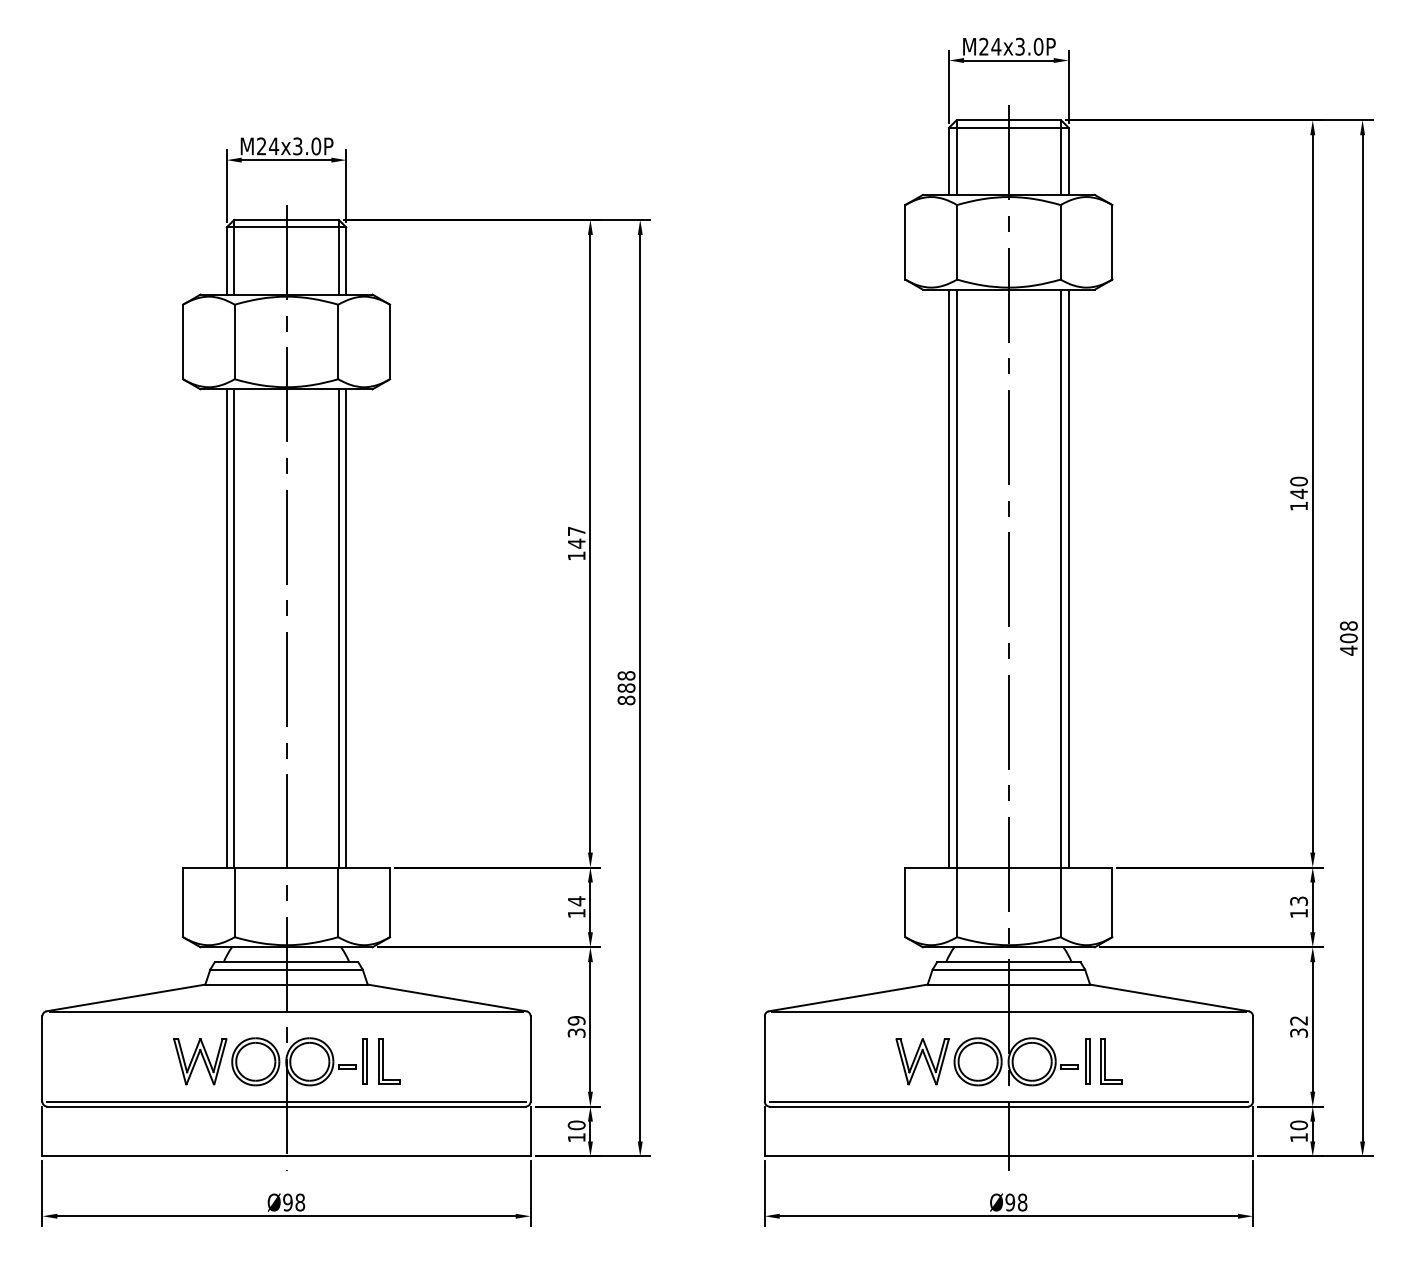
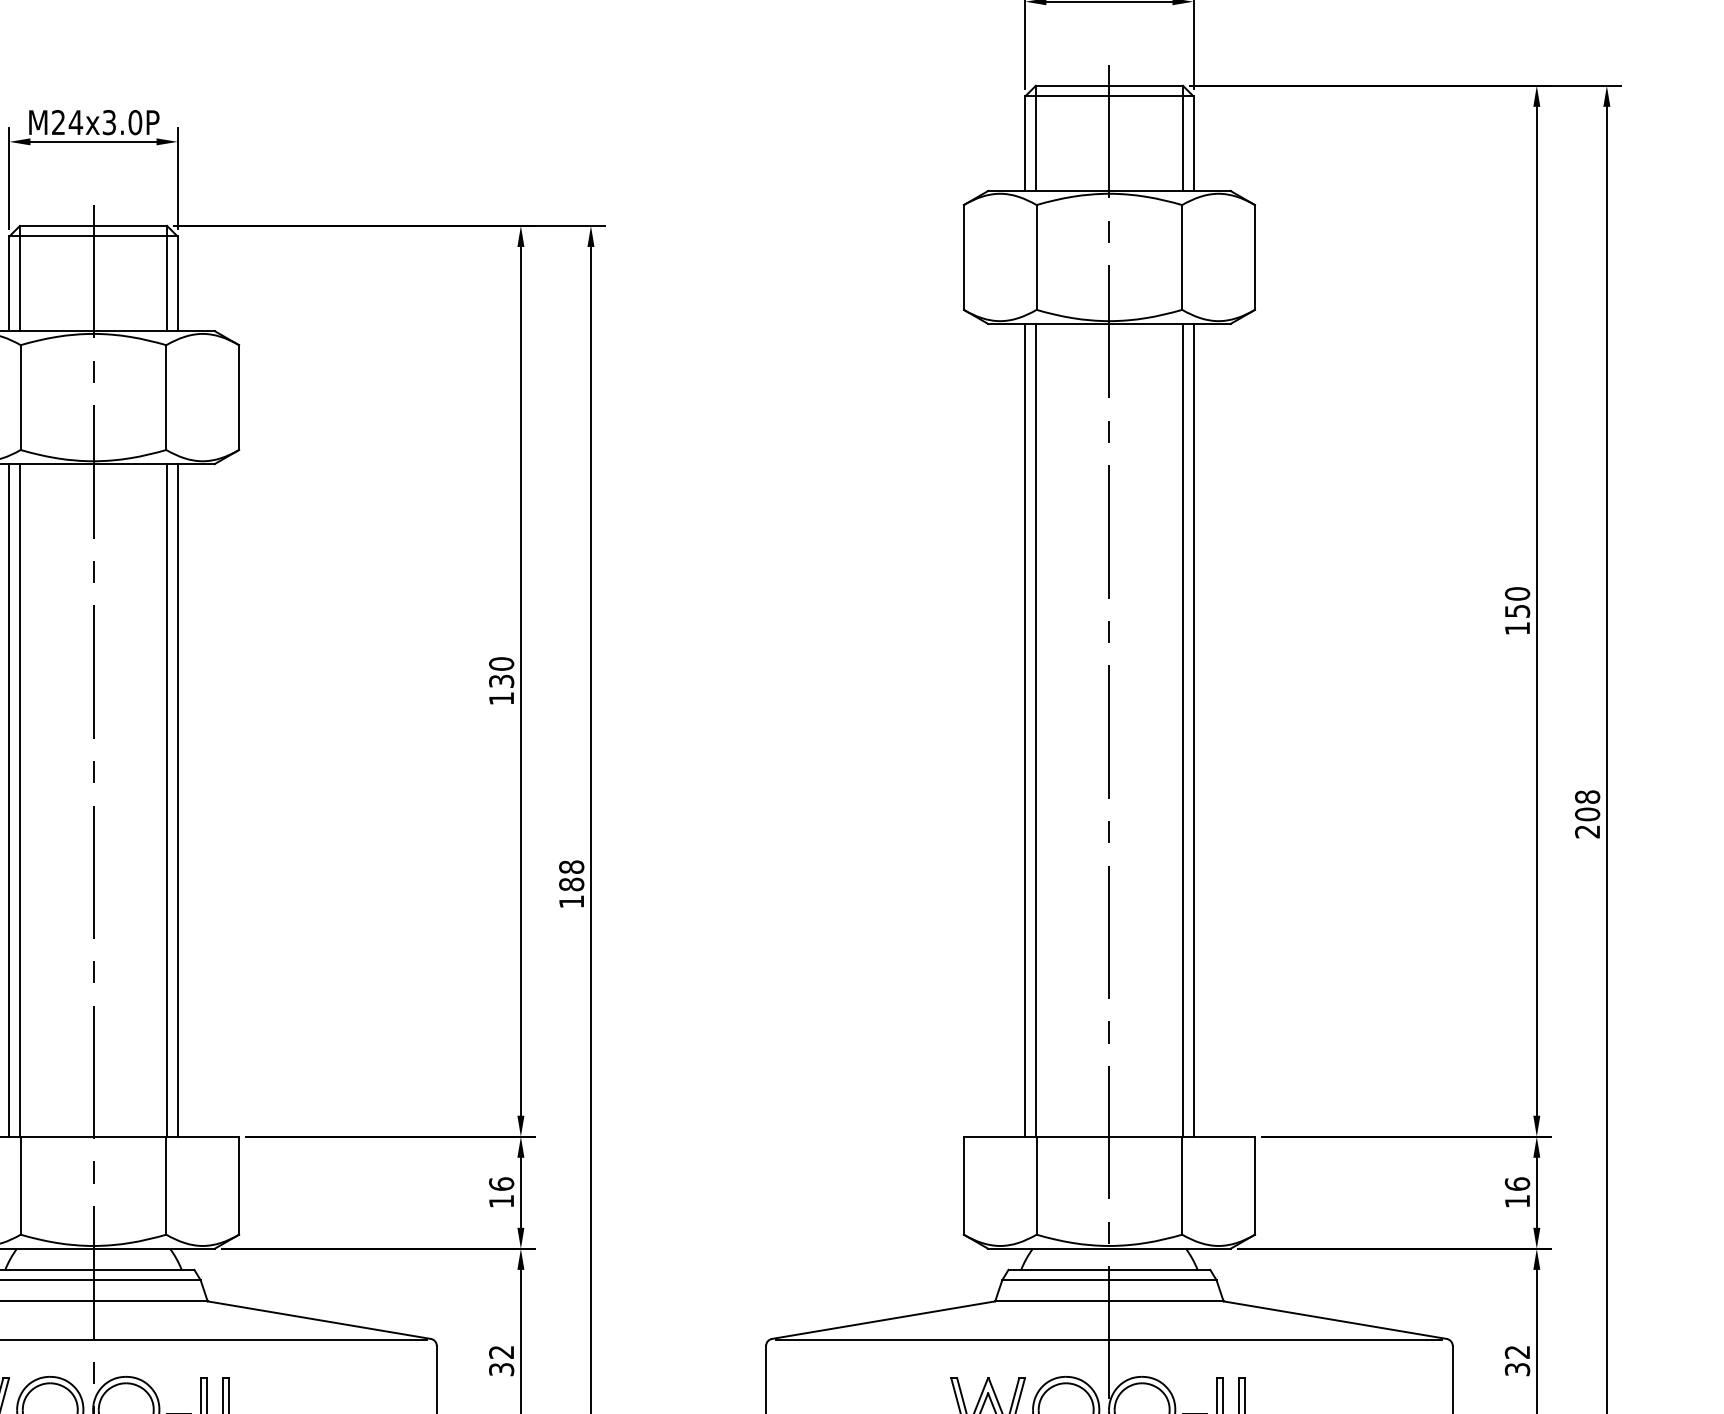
text: (1299, 493) -> (1518, 610), 140 -> 150
text: (576, 537) -> (501, 672), 147 -> 130
text: (1348, 650) -> (1587, 831), 408 -> 208
text: (626, 700) -> (571, 901), 888 -> 188
text: (1299, 900) -> (1518, 1183), 13 -> 16
text: (576, 901) -> (501, 1184), 14 -> 16
text: (576, 1020) -> (501, 1351), 39 -> 32

